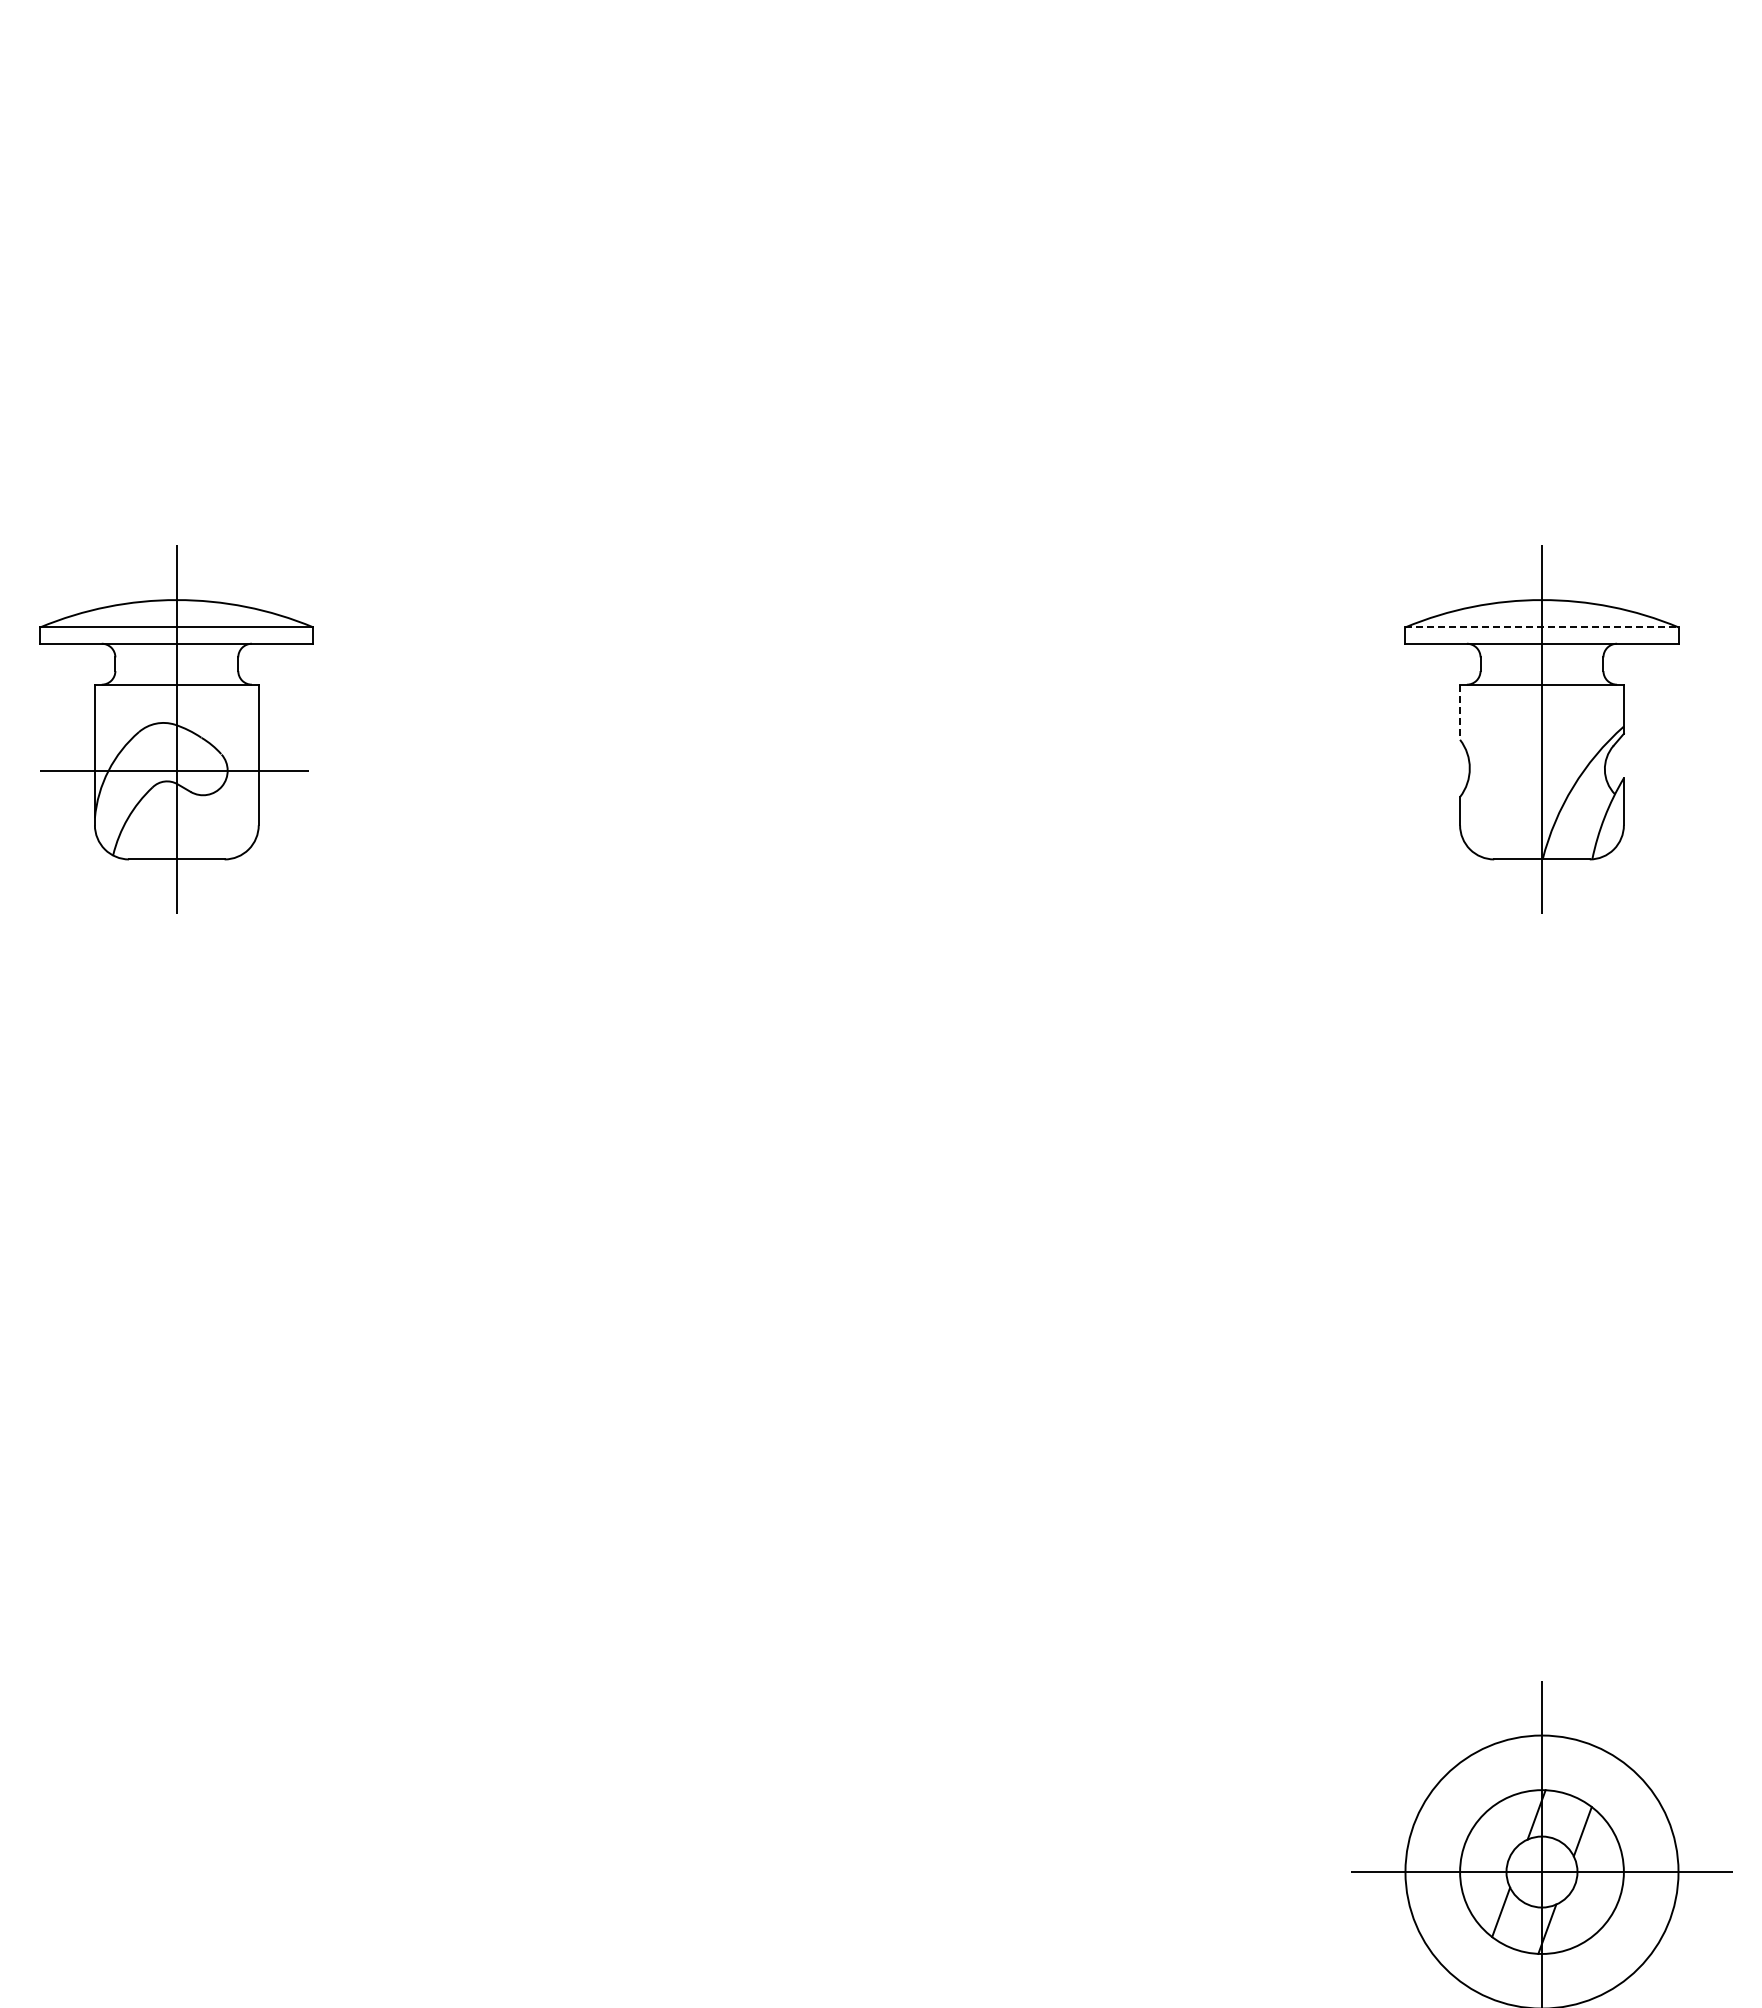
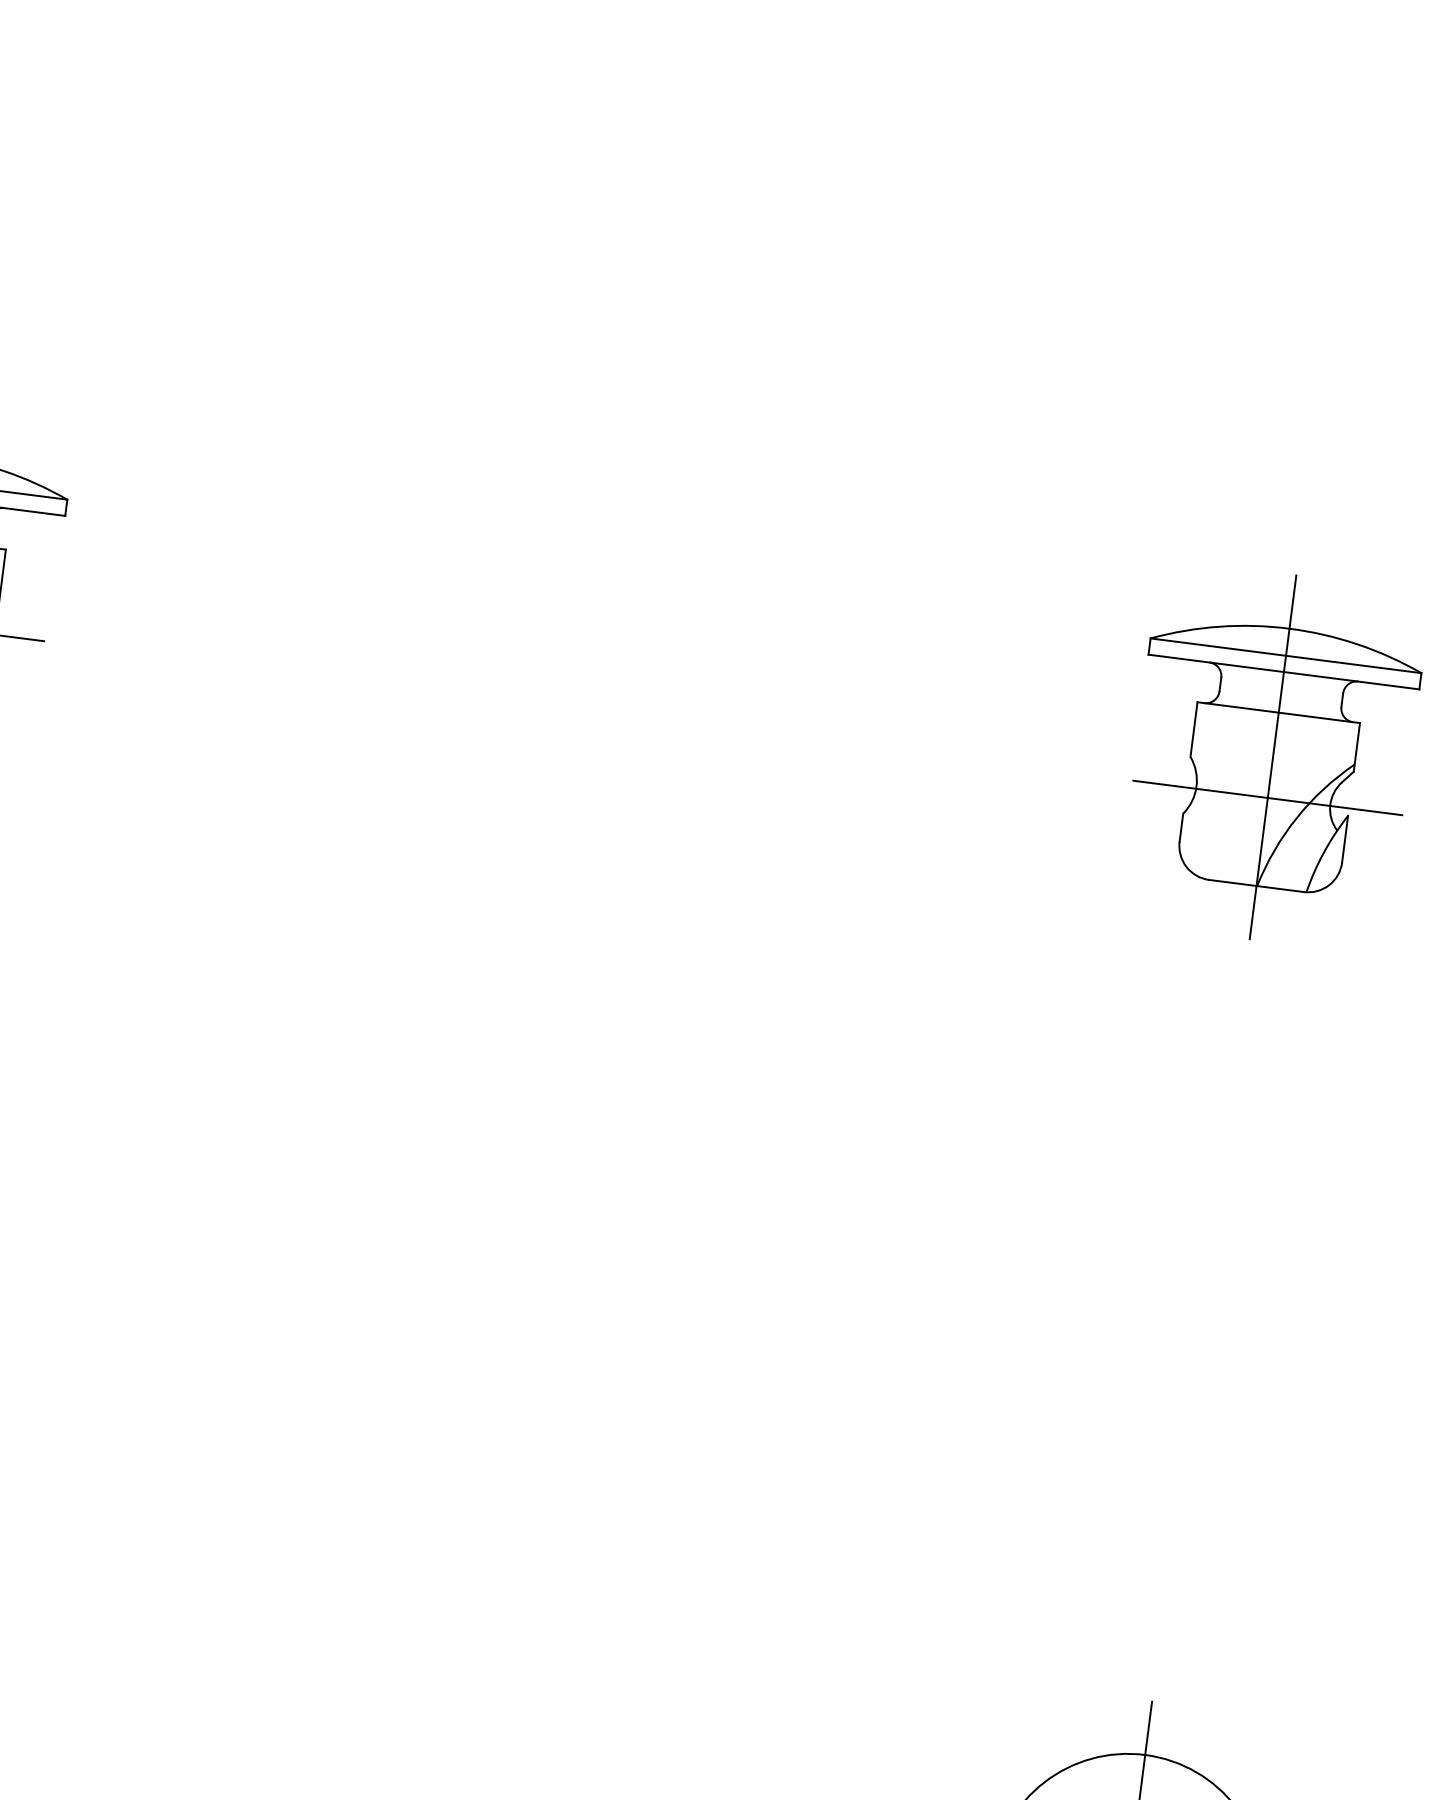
line: (1542, 627) -> (1286, 655), dashed -> solid
line: (1460, 712) -> (1194, 729), dashed -> solid
line: (1541, 770) -> (1267, 797), added

